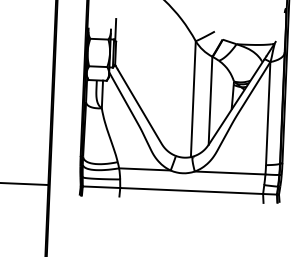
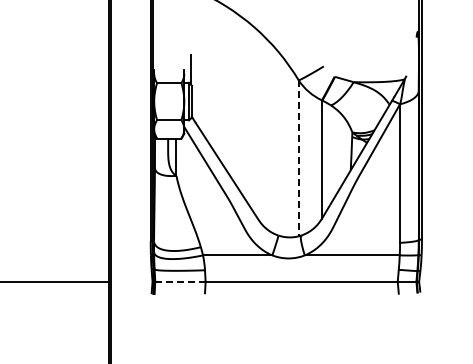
line: (193, 99) -> (298, 158), solid -> dashed
line: (100, 187) -> (179, 281), solid -> dashed

